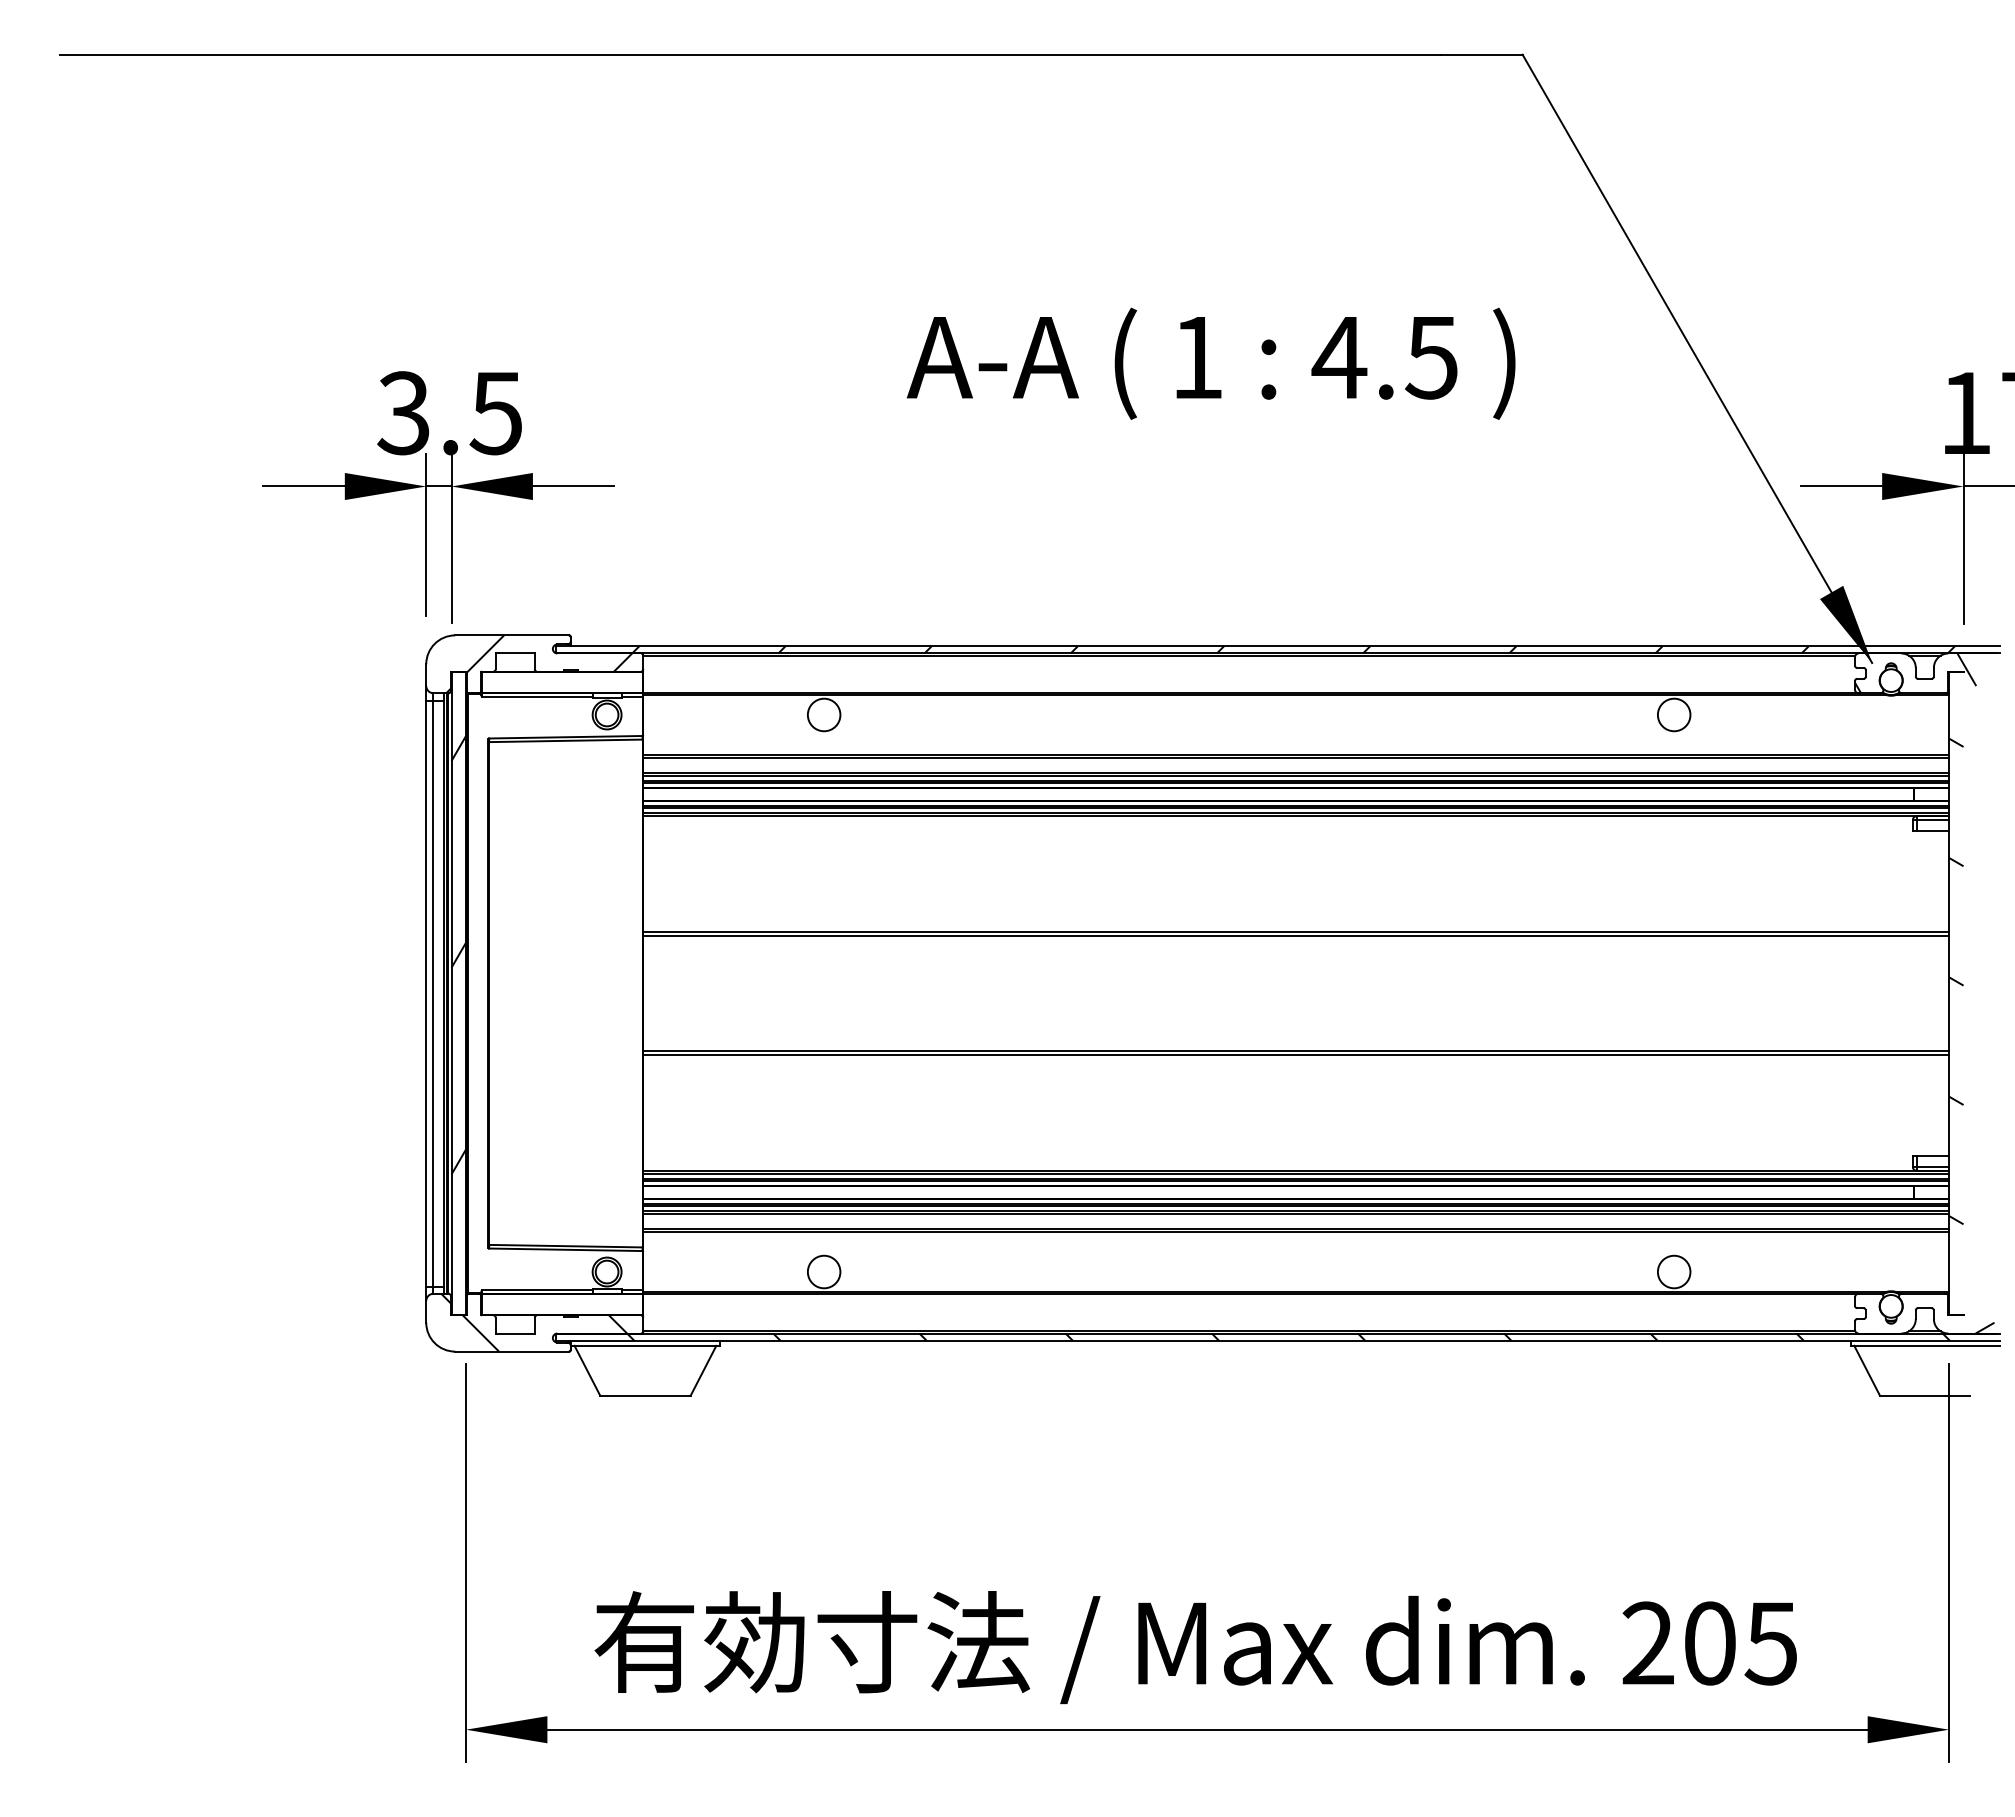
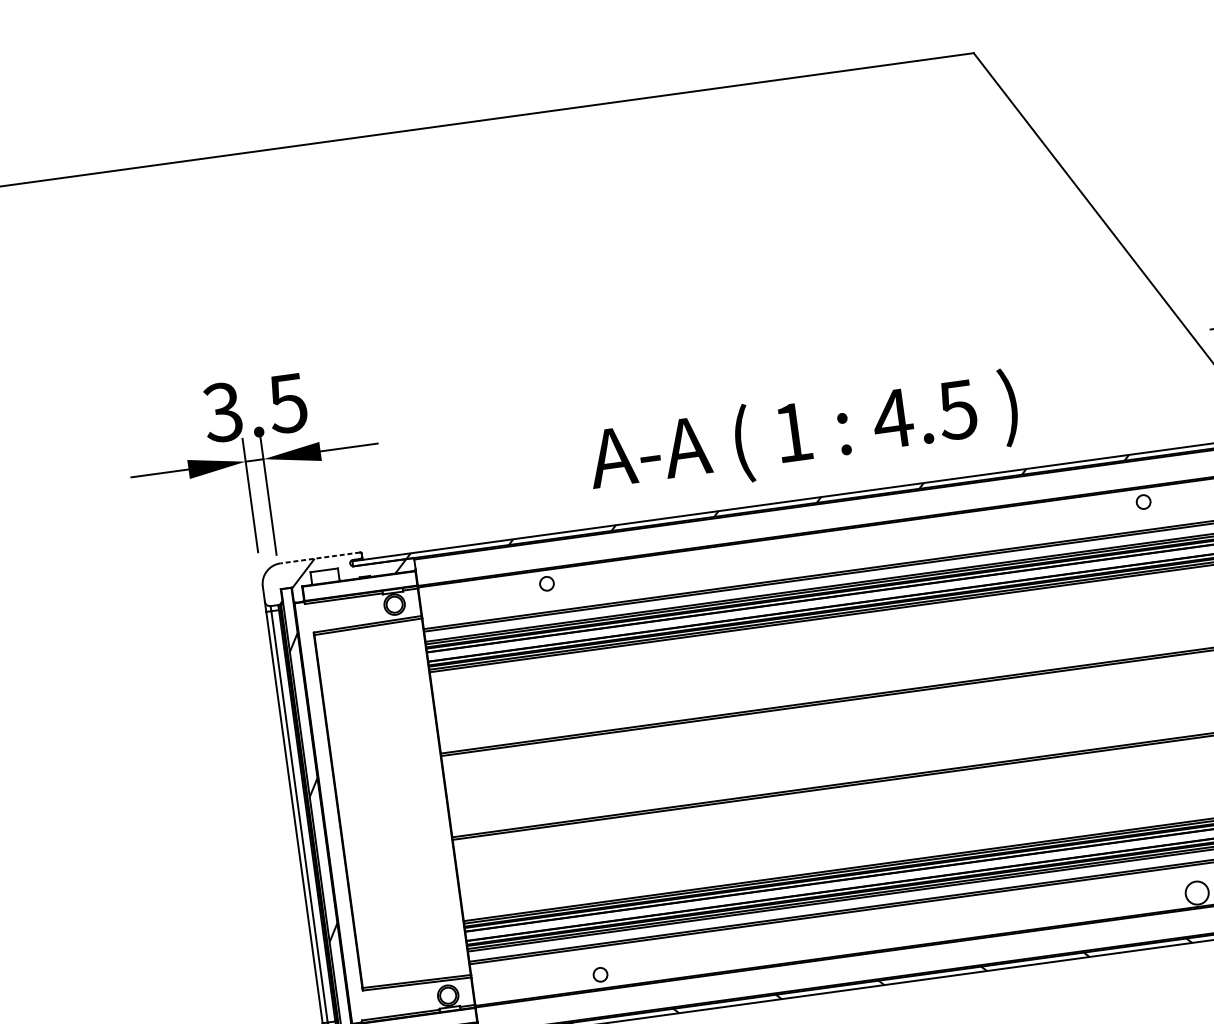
text: (1211, 363) -> (803, 435), moved
line: (511, 635) -> (319, 558), solid -> dashed
circle: (823, 714) -> (546, 583), size x0.6
circle: (1673, 714) -> (1143, 501), size x0.6
circle: (823, 1271) -> (600, 974), size x0.6

